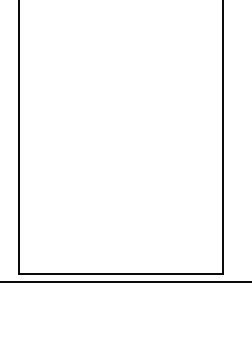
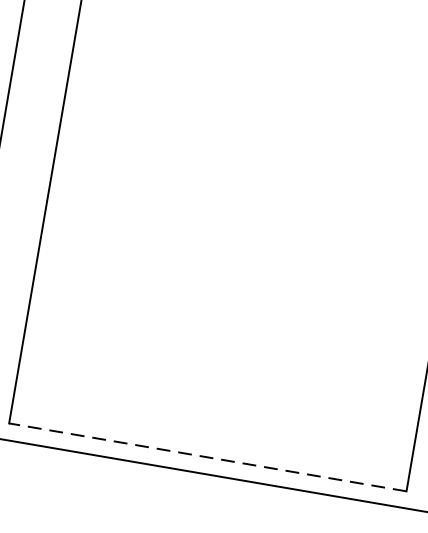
line: (120, 273) -> (206, 456), solid -> dashed

